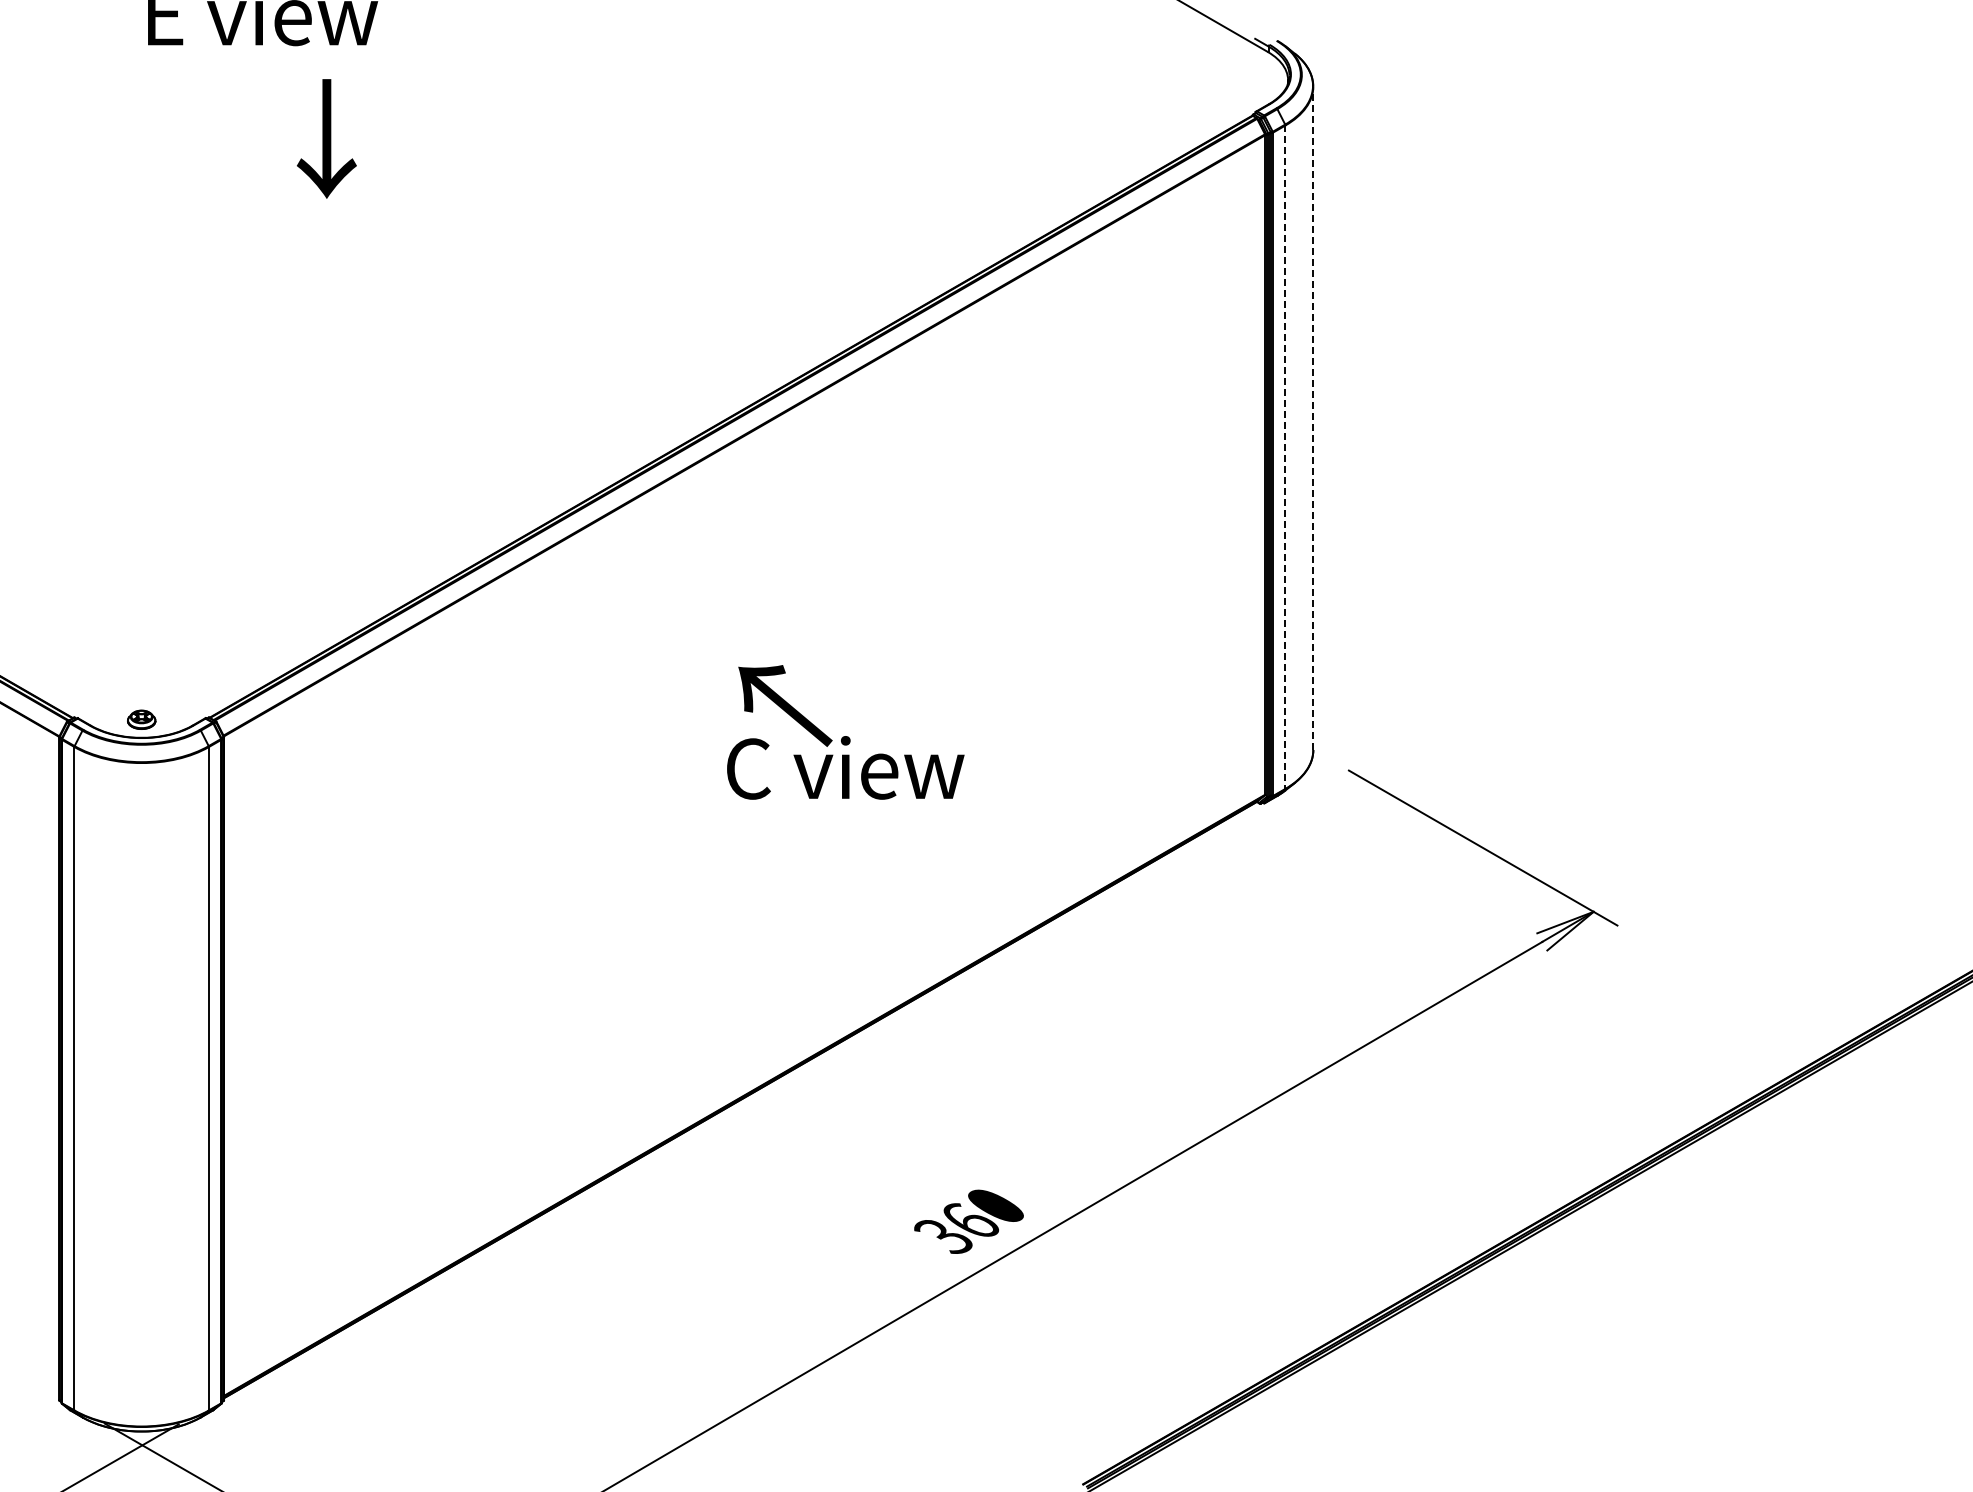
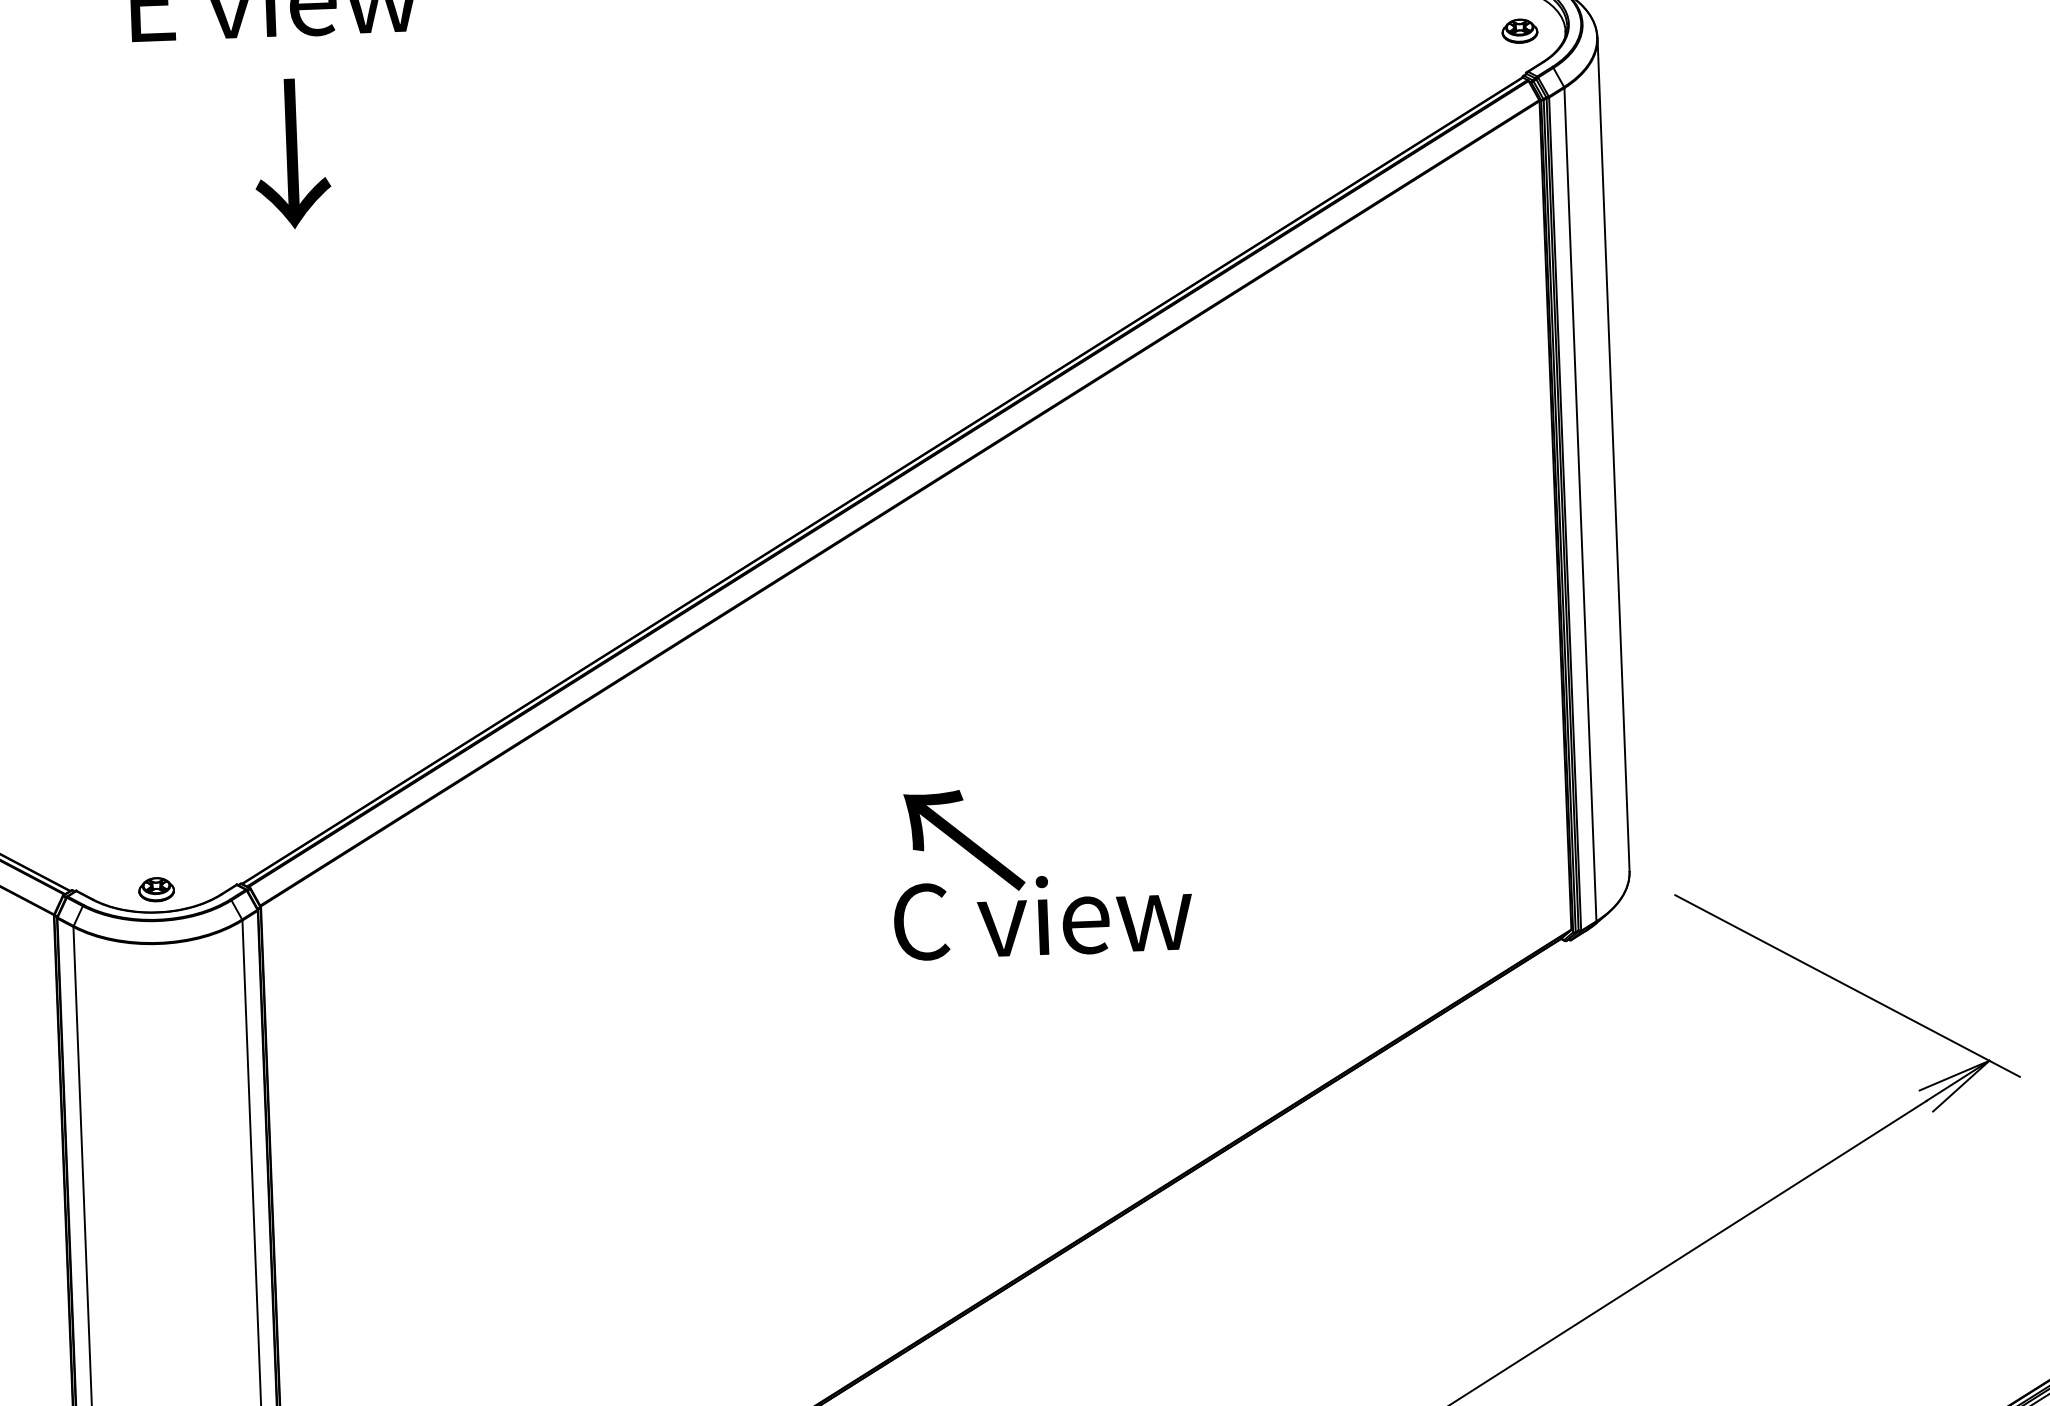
part: (1251, 78) -> (1519, 30), added
text: (326, 138) -> (291, 153), moved
line: (1313, 418) -> (1613, 454), dashed -> solid
line: (1285, 457) -> (1580, 505), dashed -> solid

